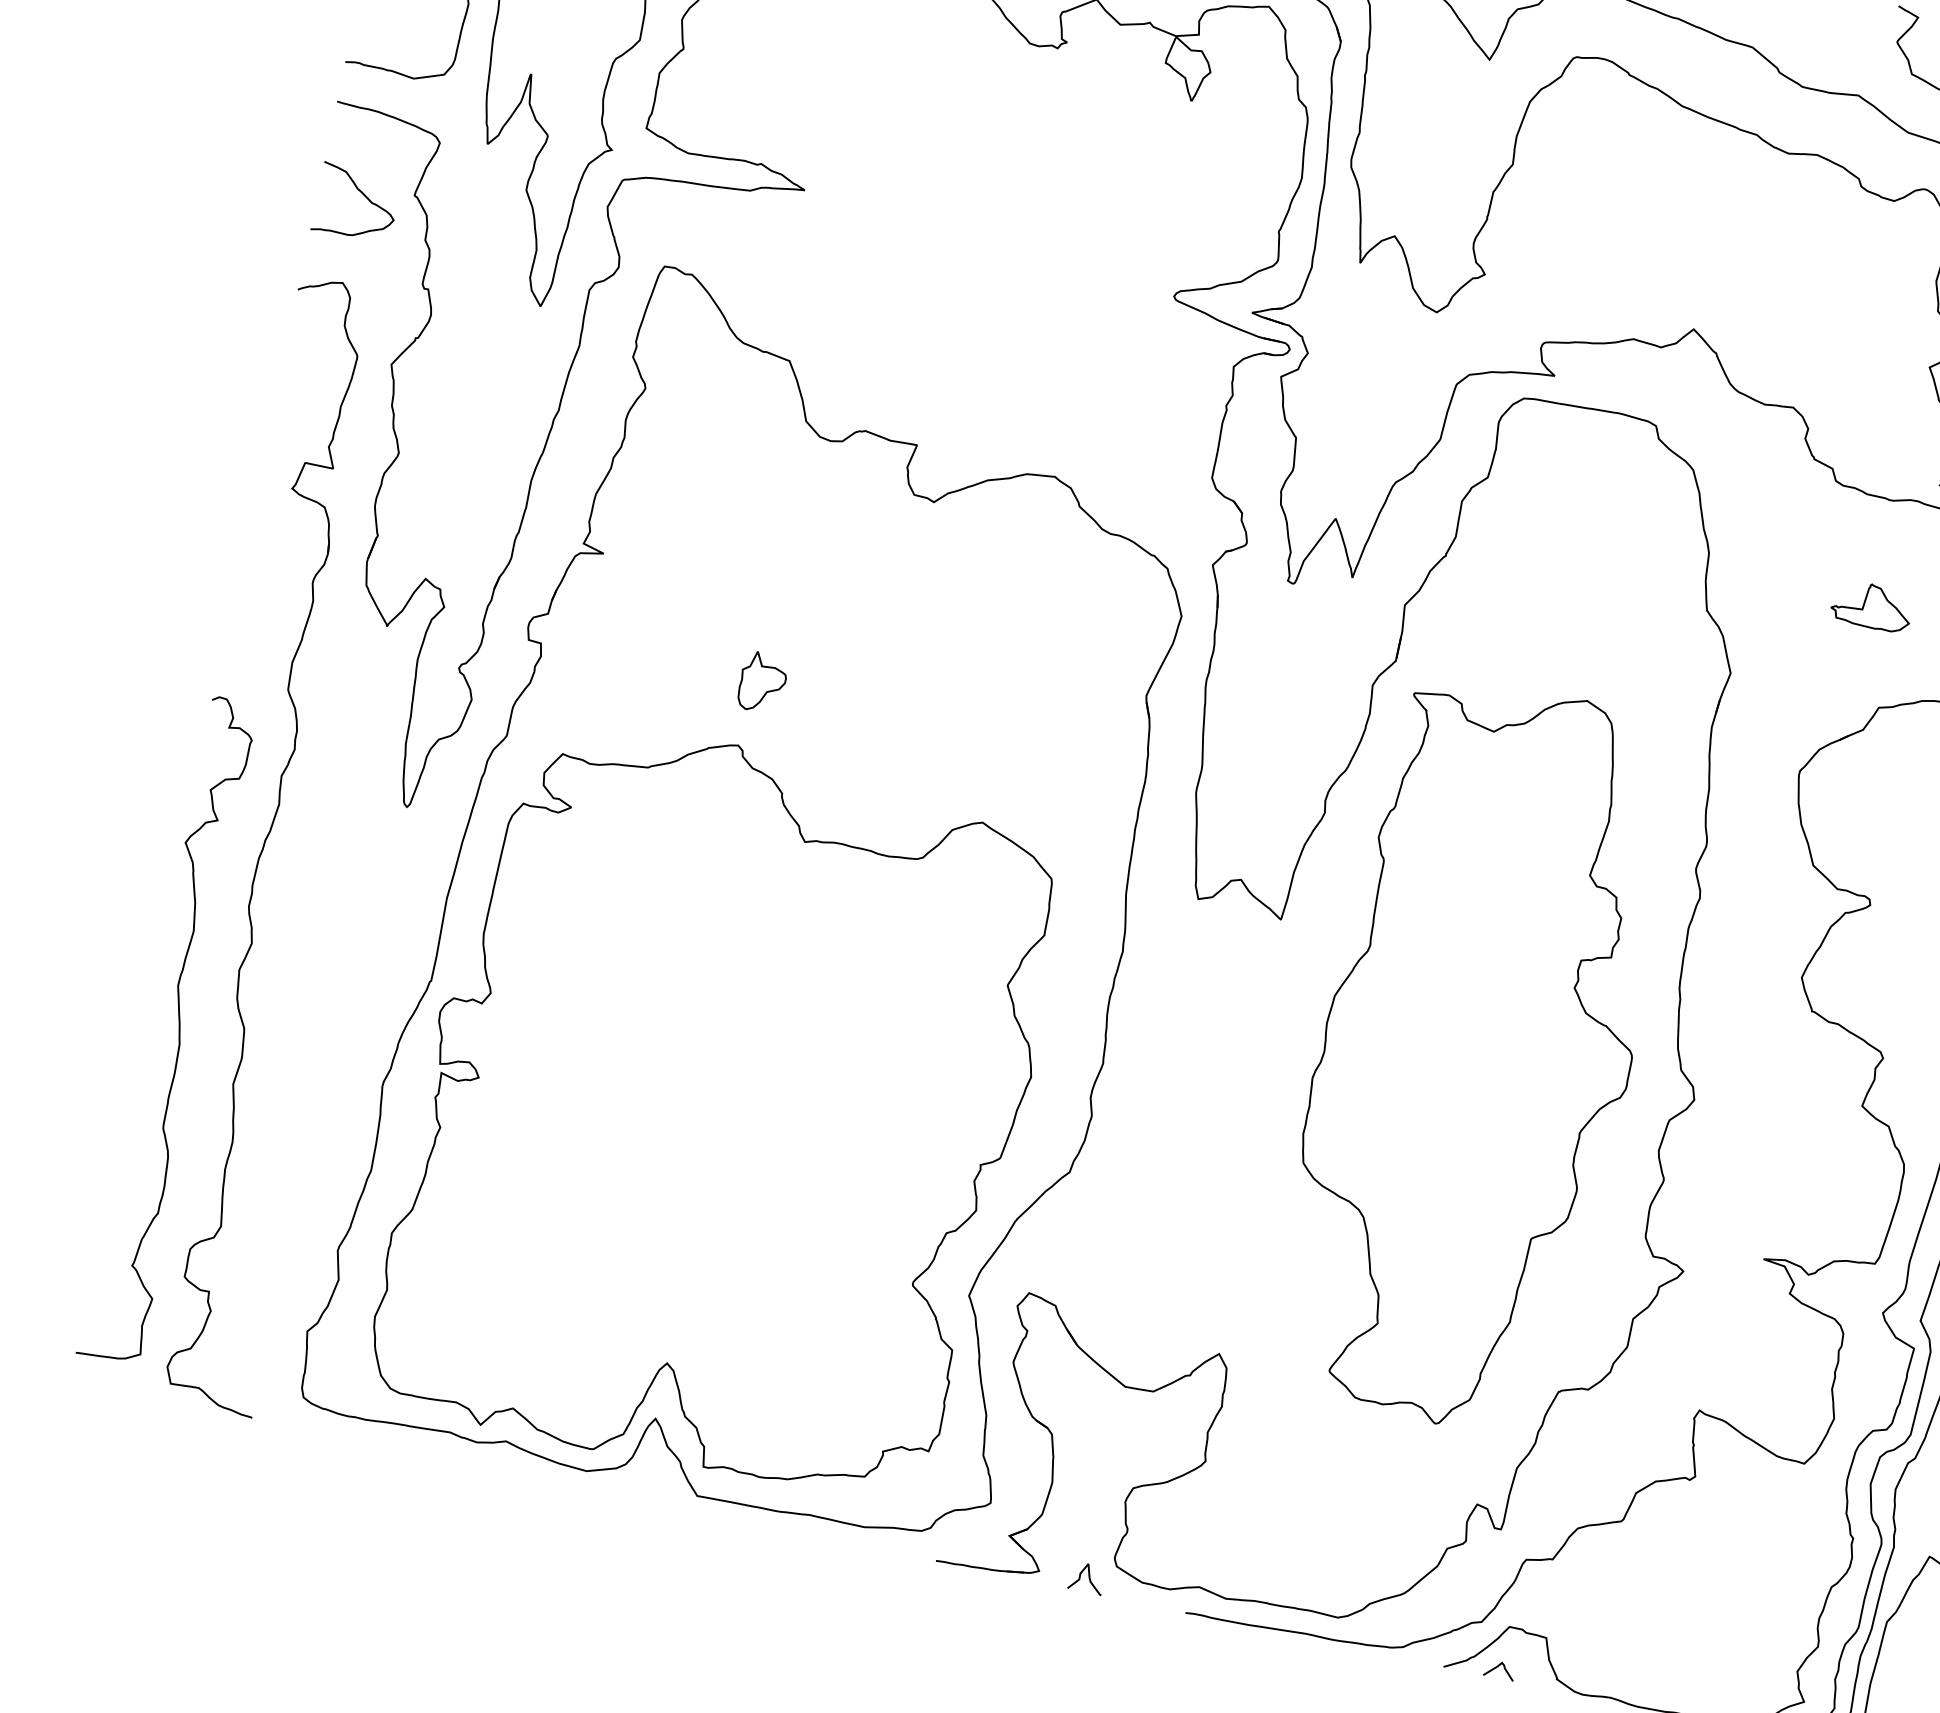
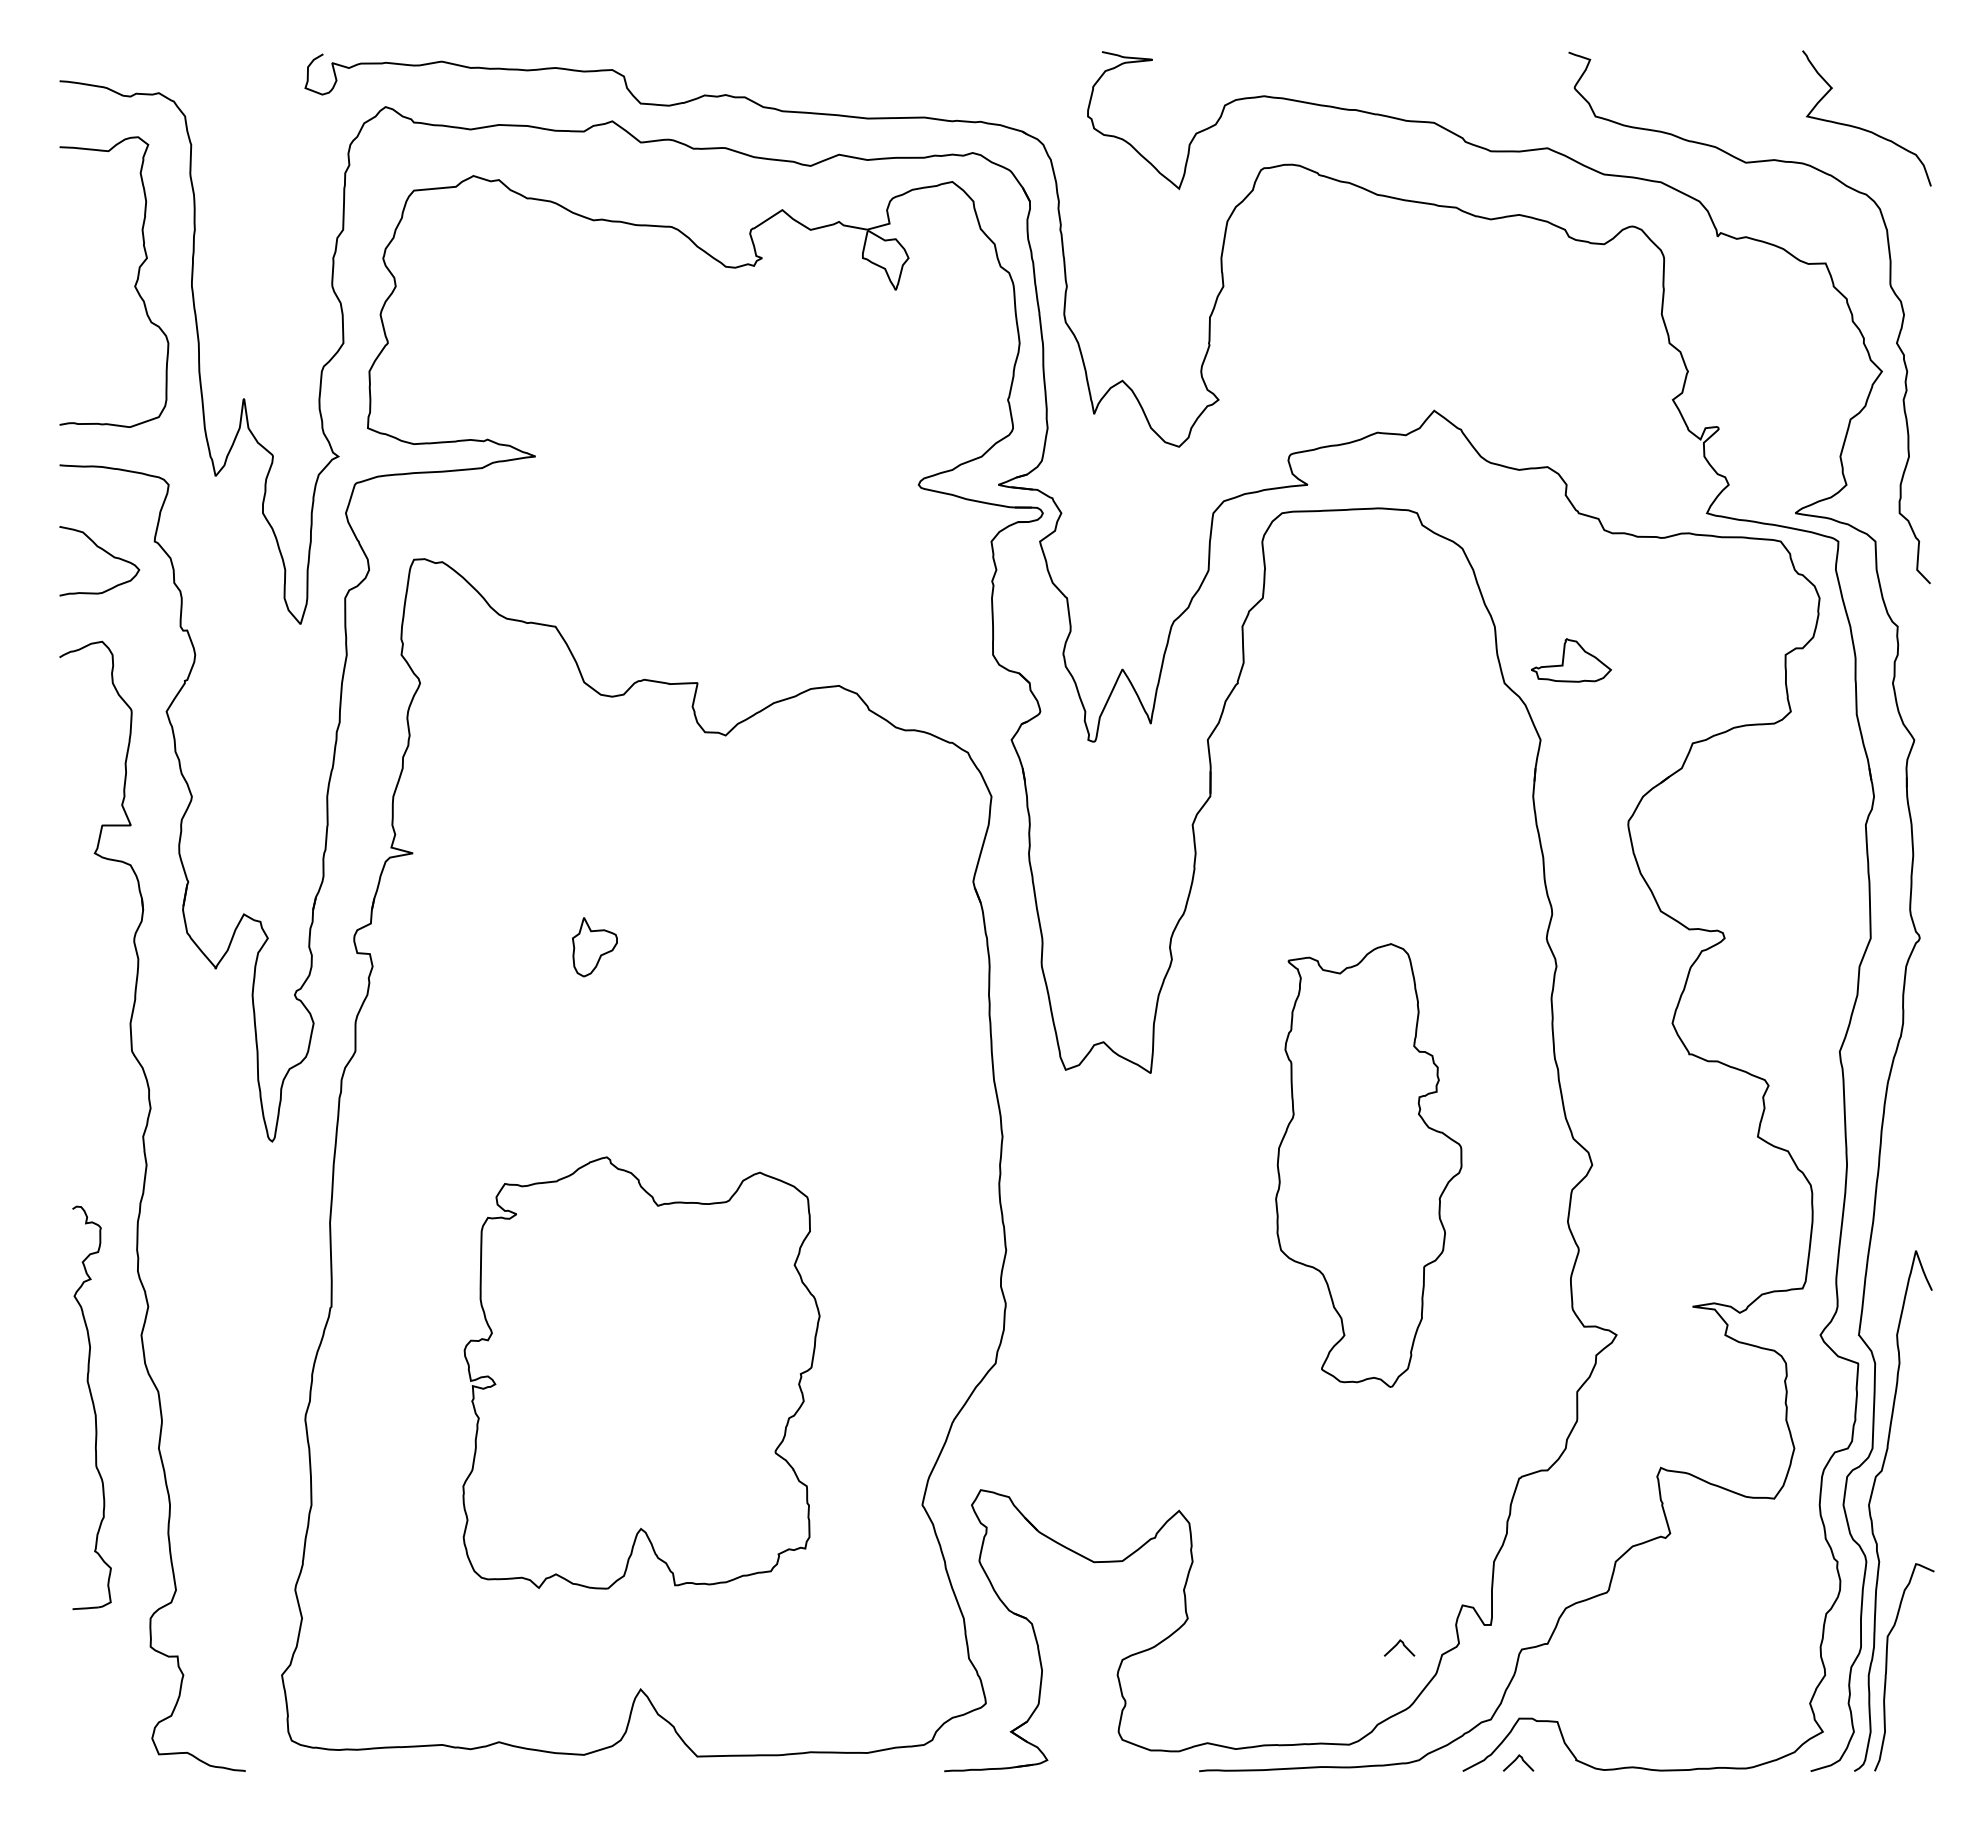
part: (1872, 606) -> (1571, 660), moved
part: (175, 1030) -> (91, 1407), size x0.6
part: (1475, 1054) -> (1368, 1165), size x0.6
part: (721, 1108) -> (641, 1372), size x0.6
curve: (1405, 1530) -> (1397, 1645), added
curve: (1088, 1578) -> (1097, 1757), removed

